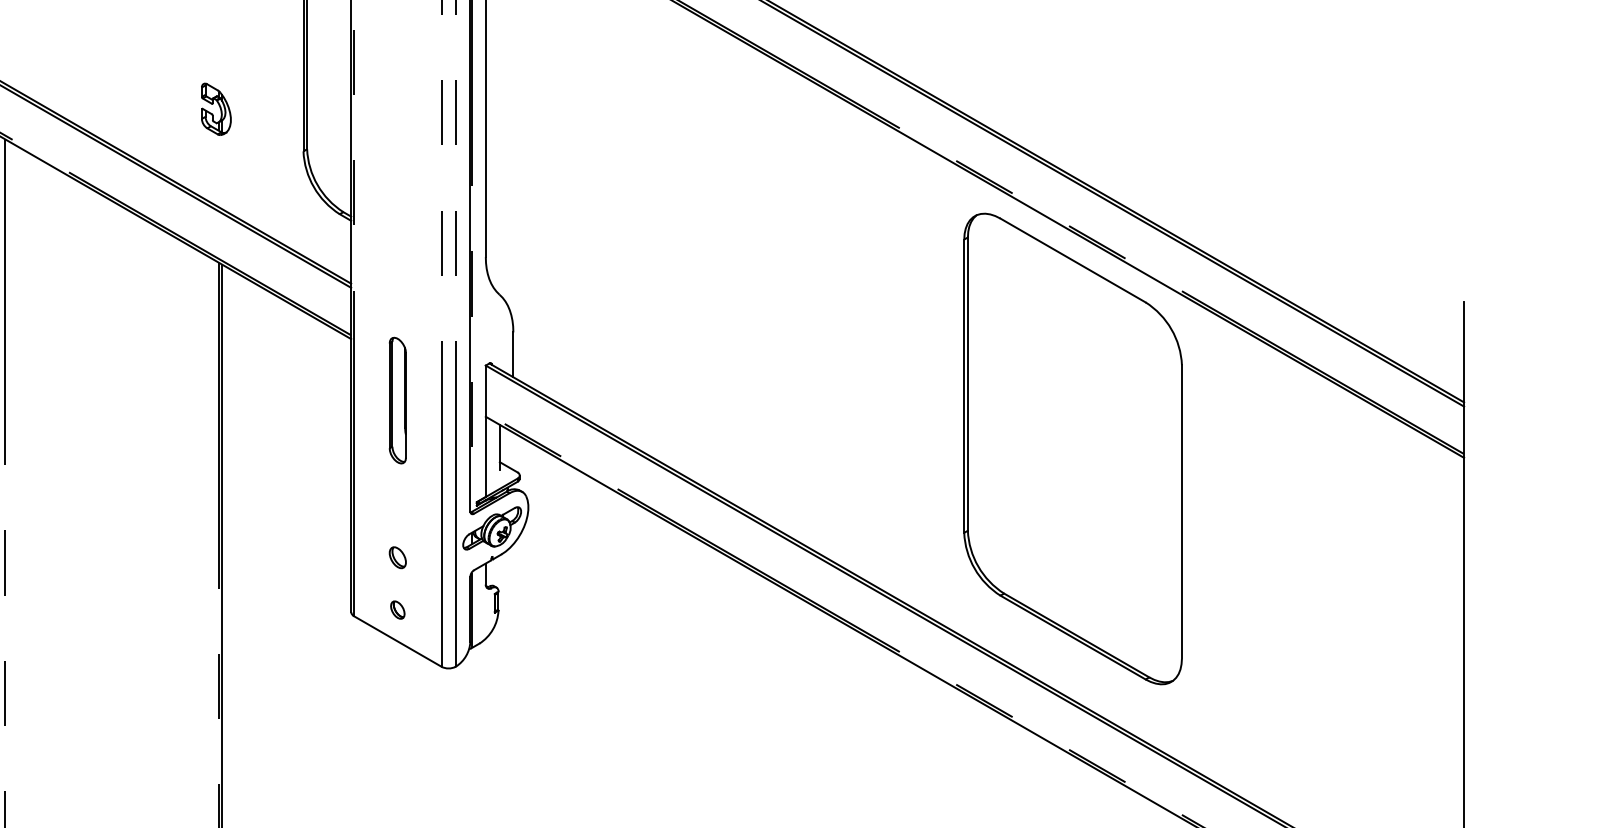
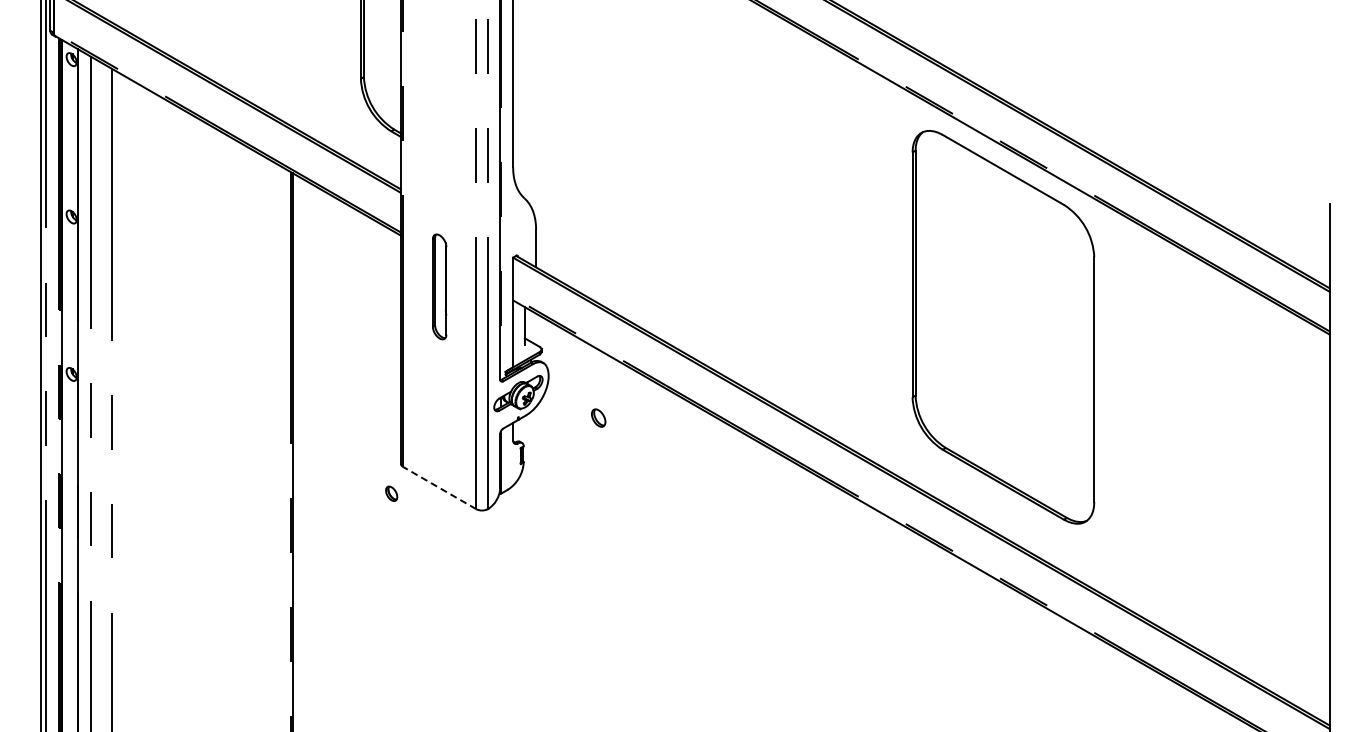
part: (216, 109) -> (288, 43), removed
part: (397, 557) -> (598, 417), moved
part: (397, 609) -> (391, 493), moved
line: (397, 640) -> (439, 487), solid -> dashed

